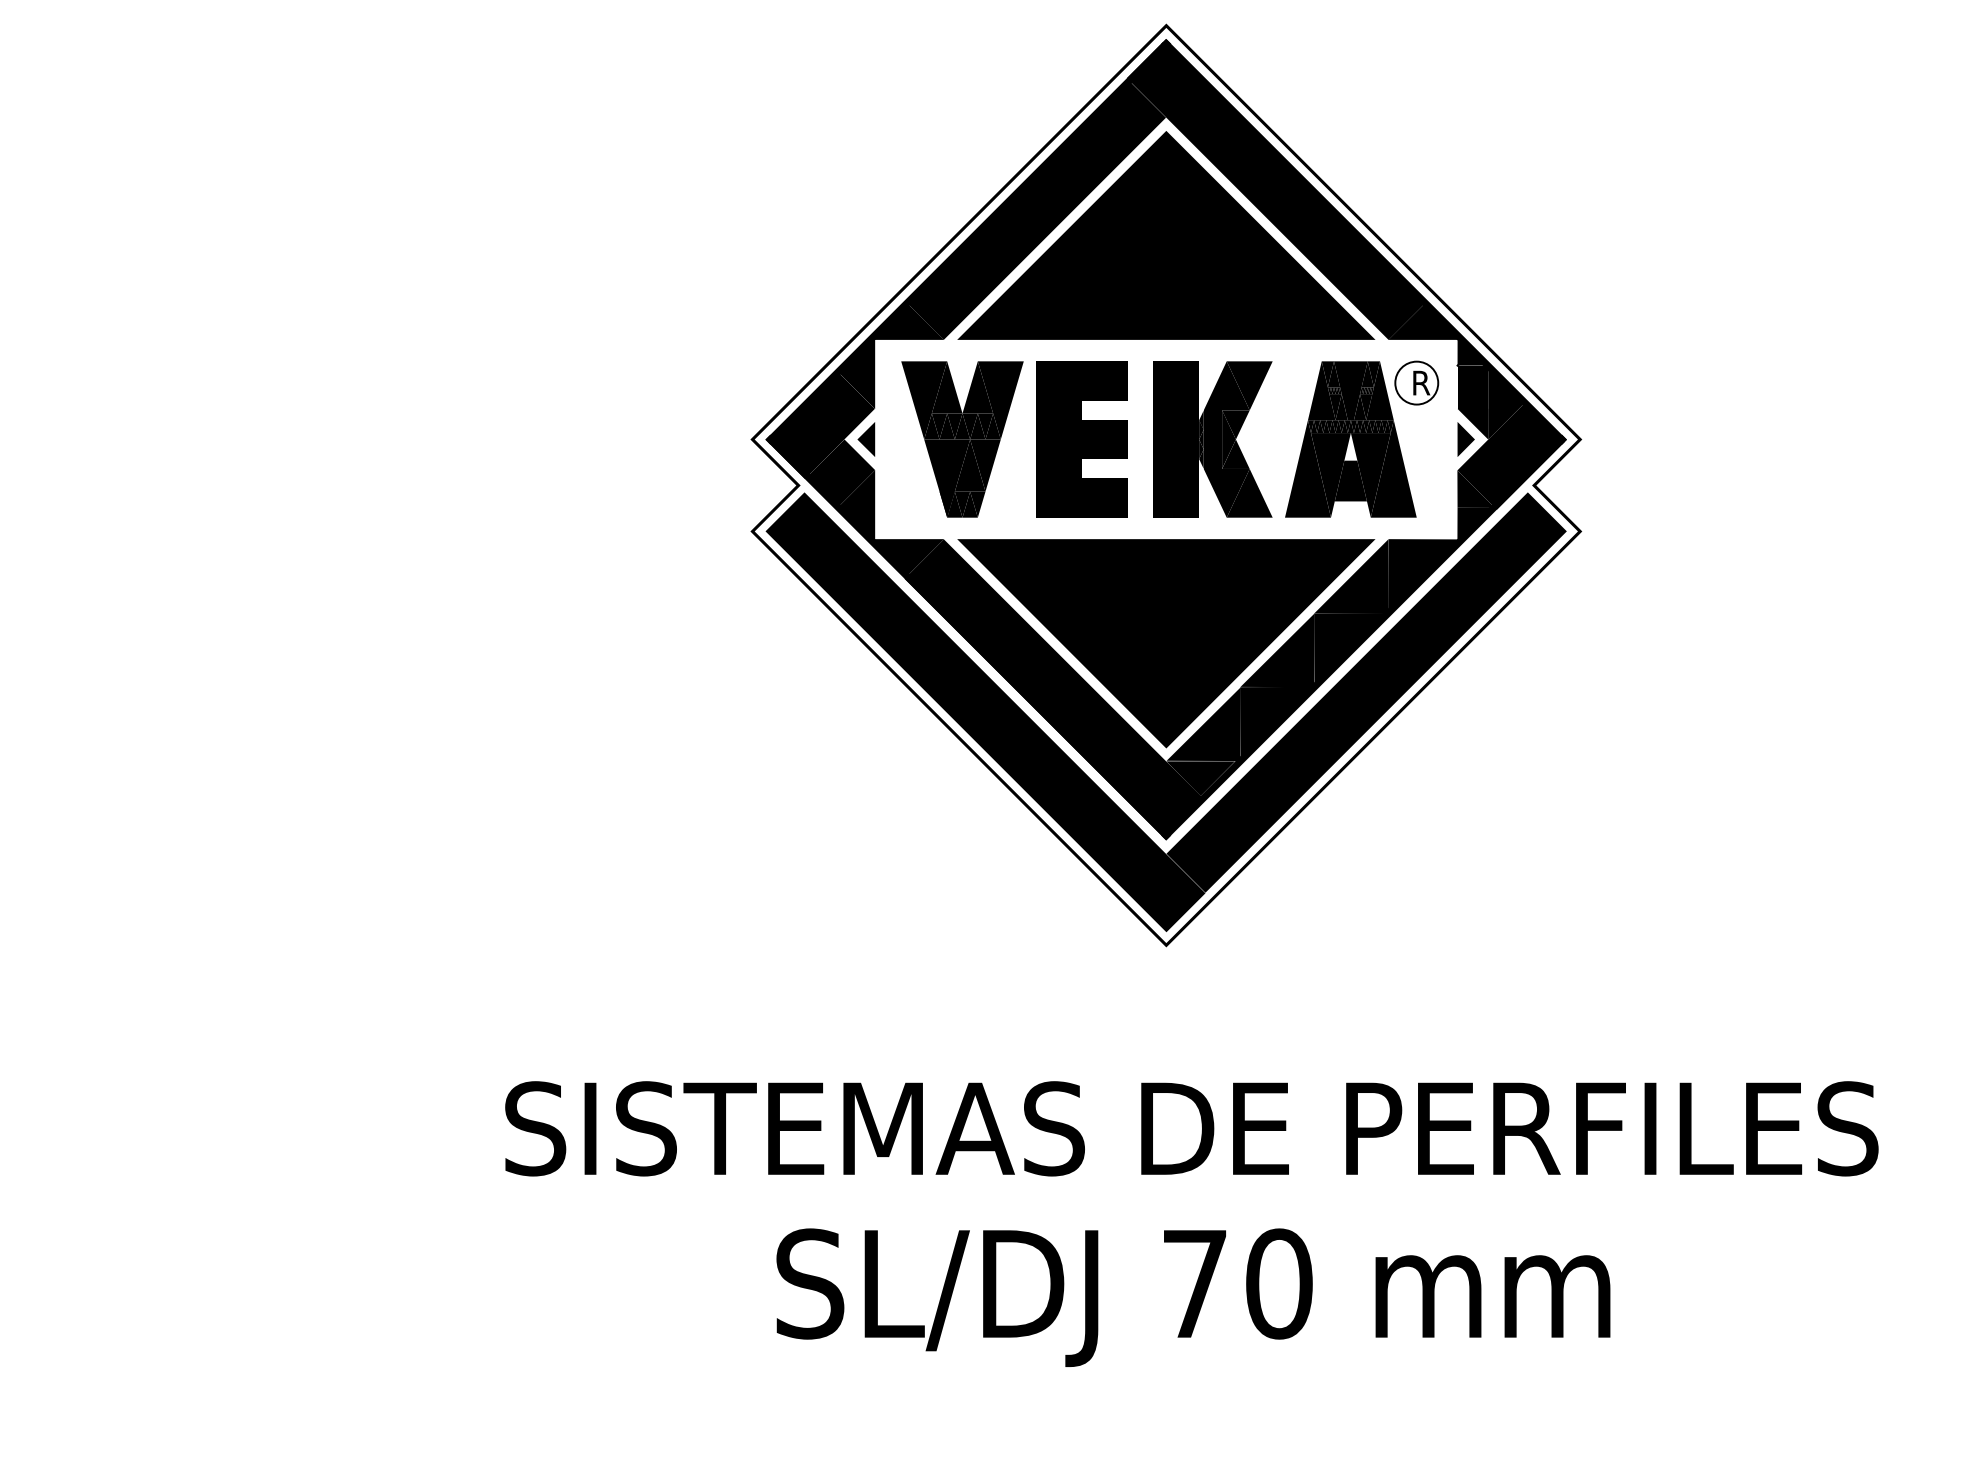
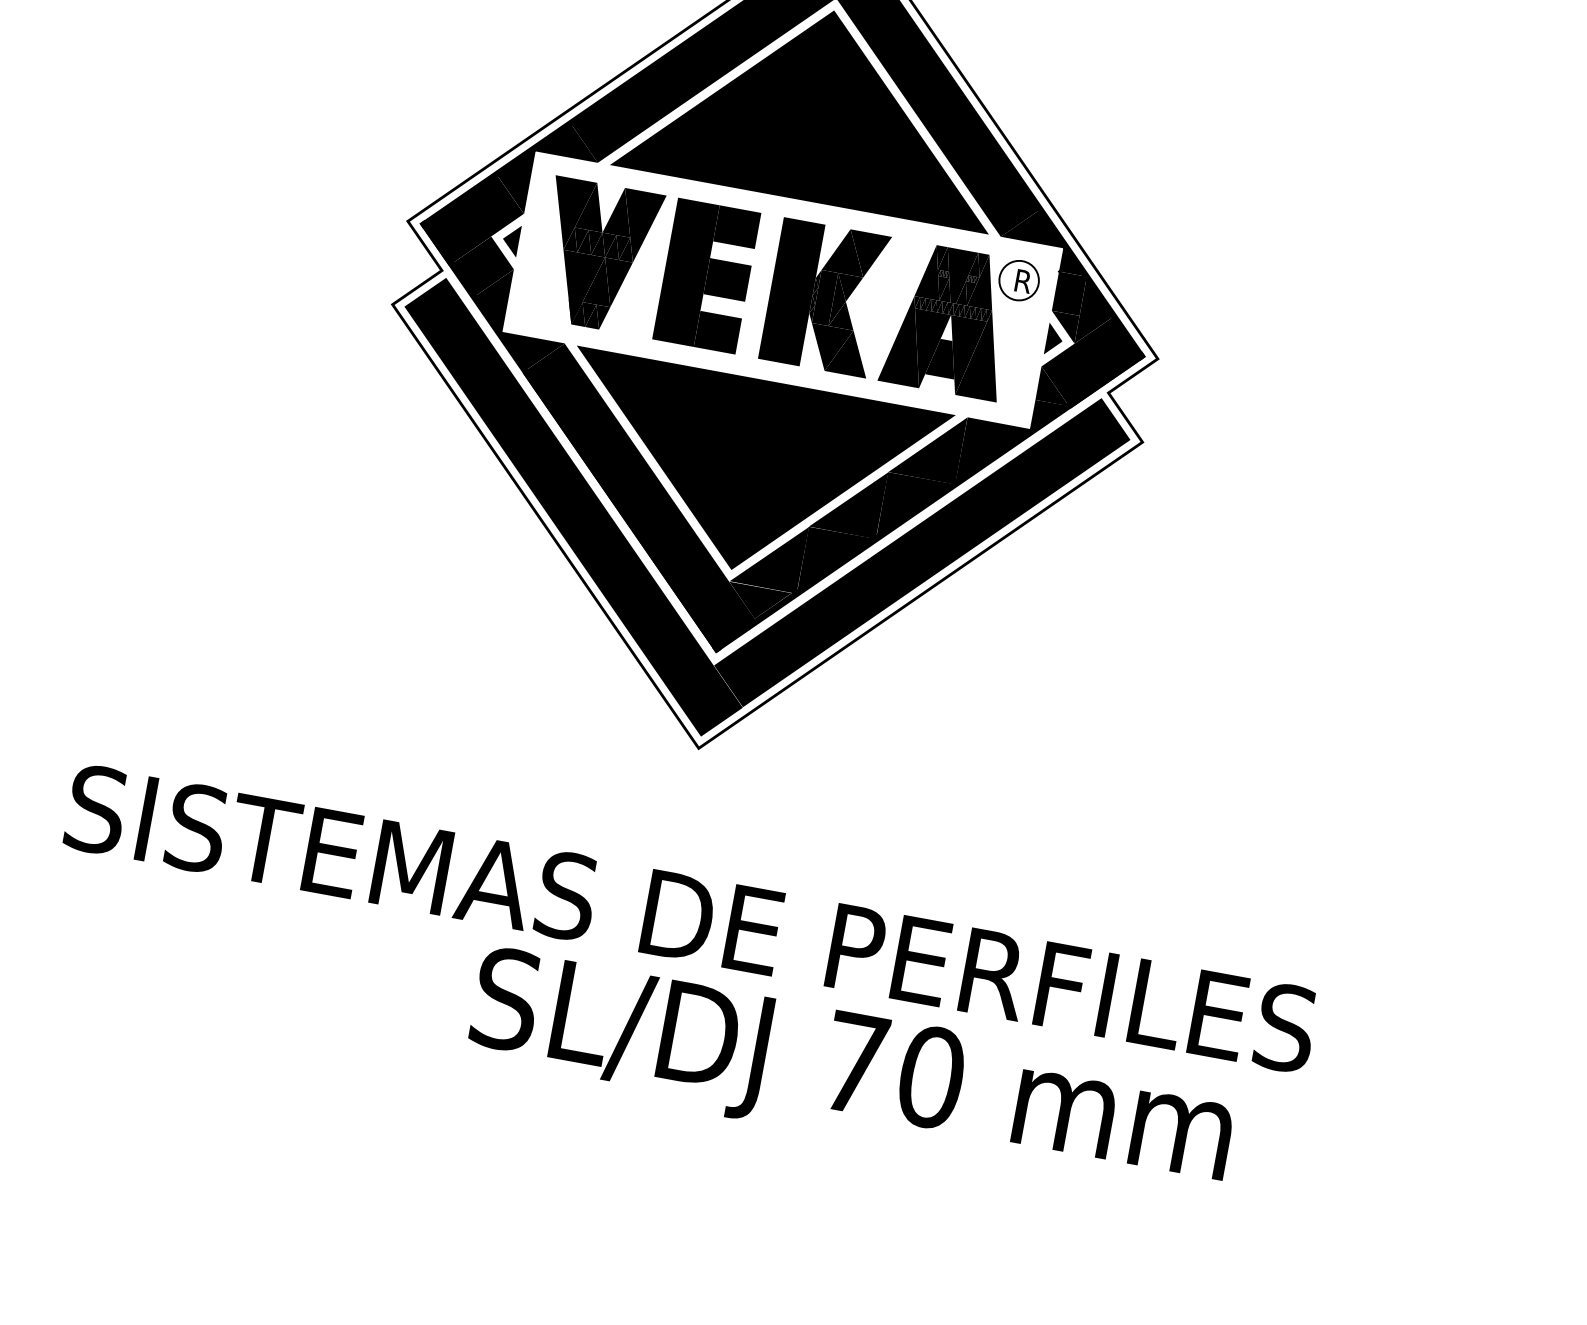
text: (1193, 1297) -> (851, 1075), moved

